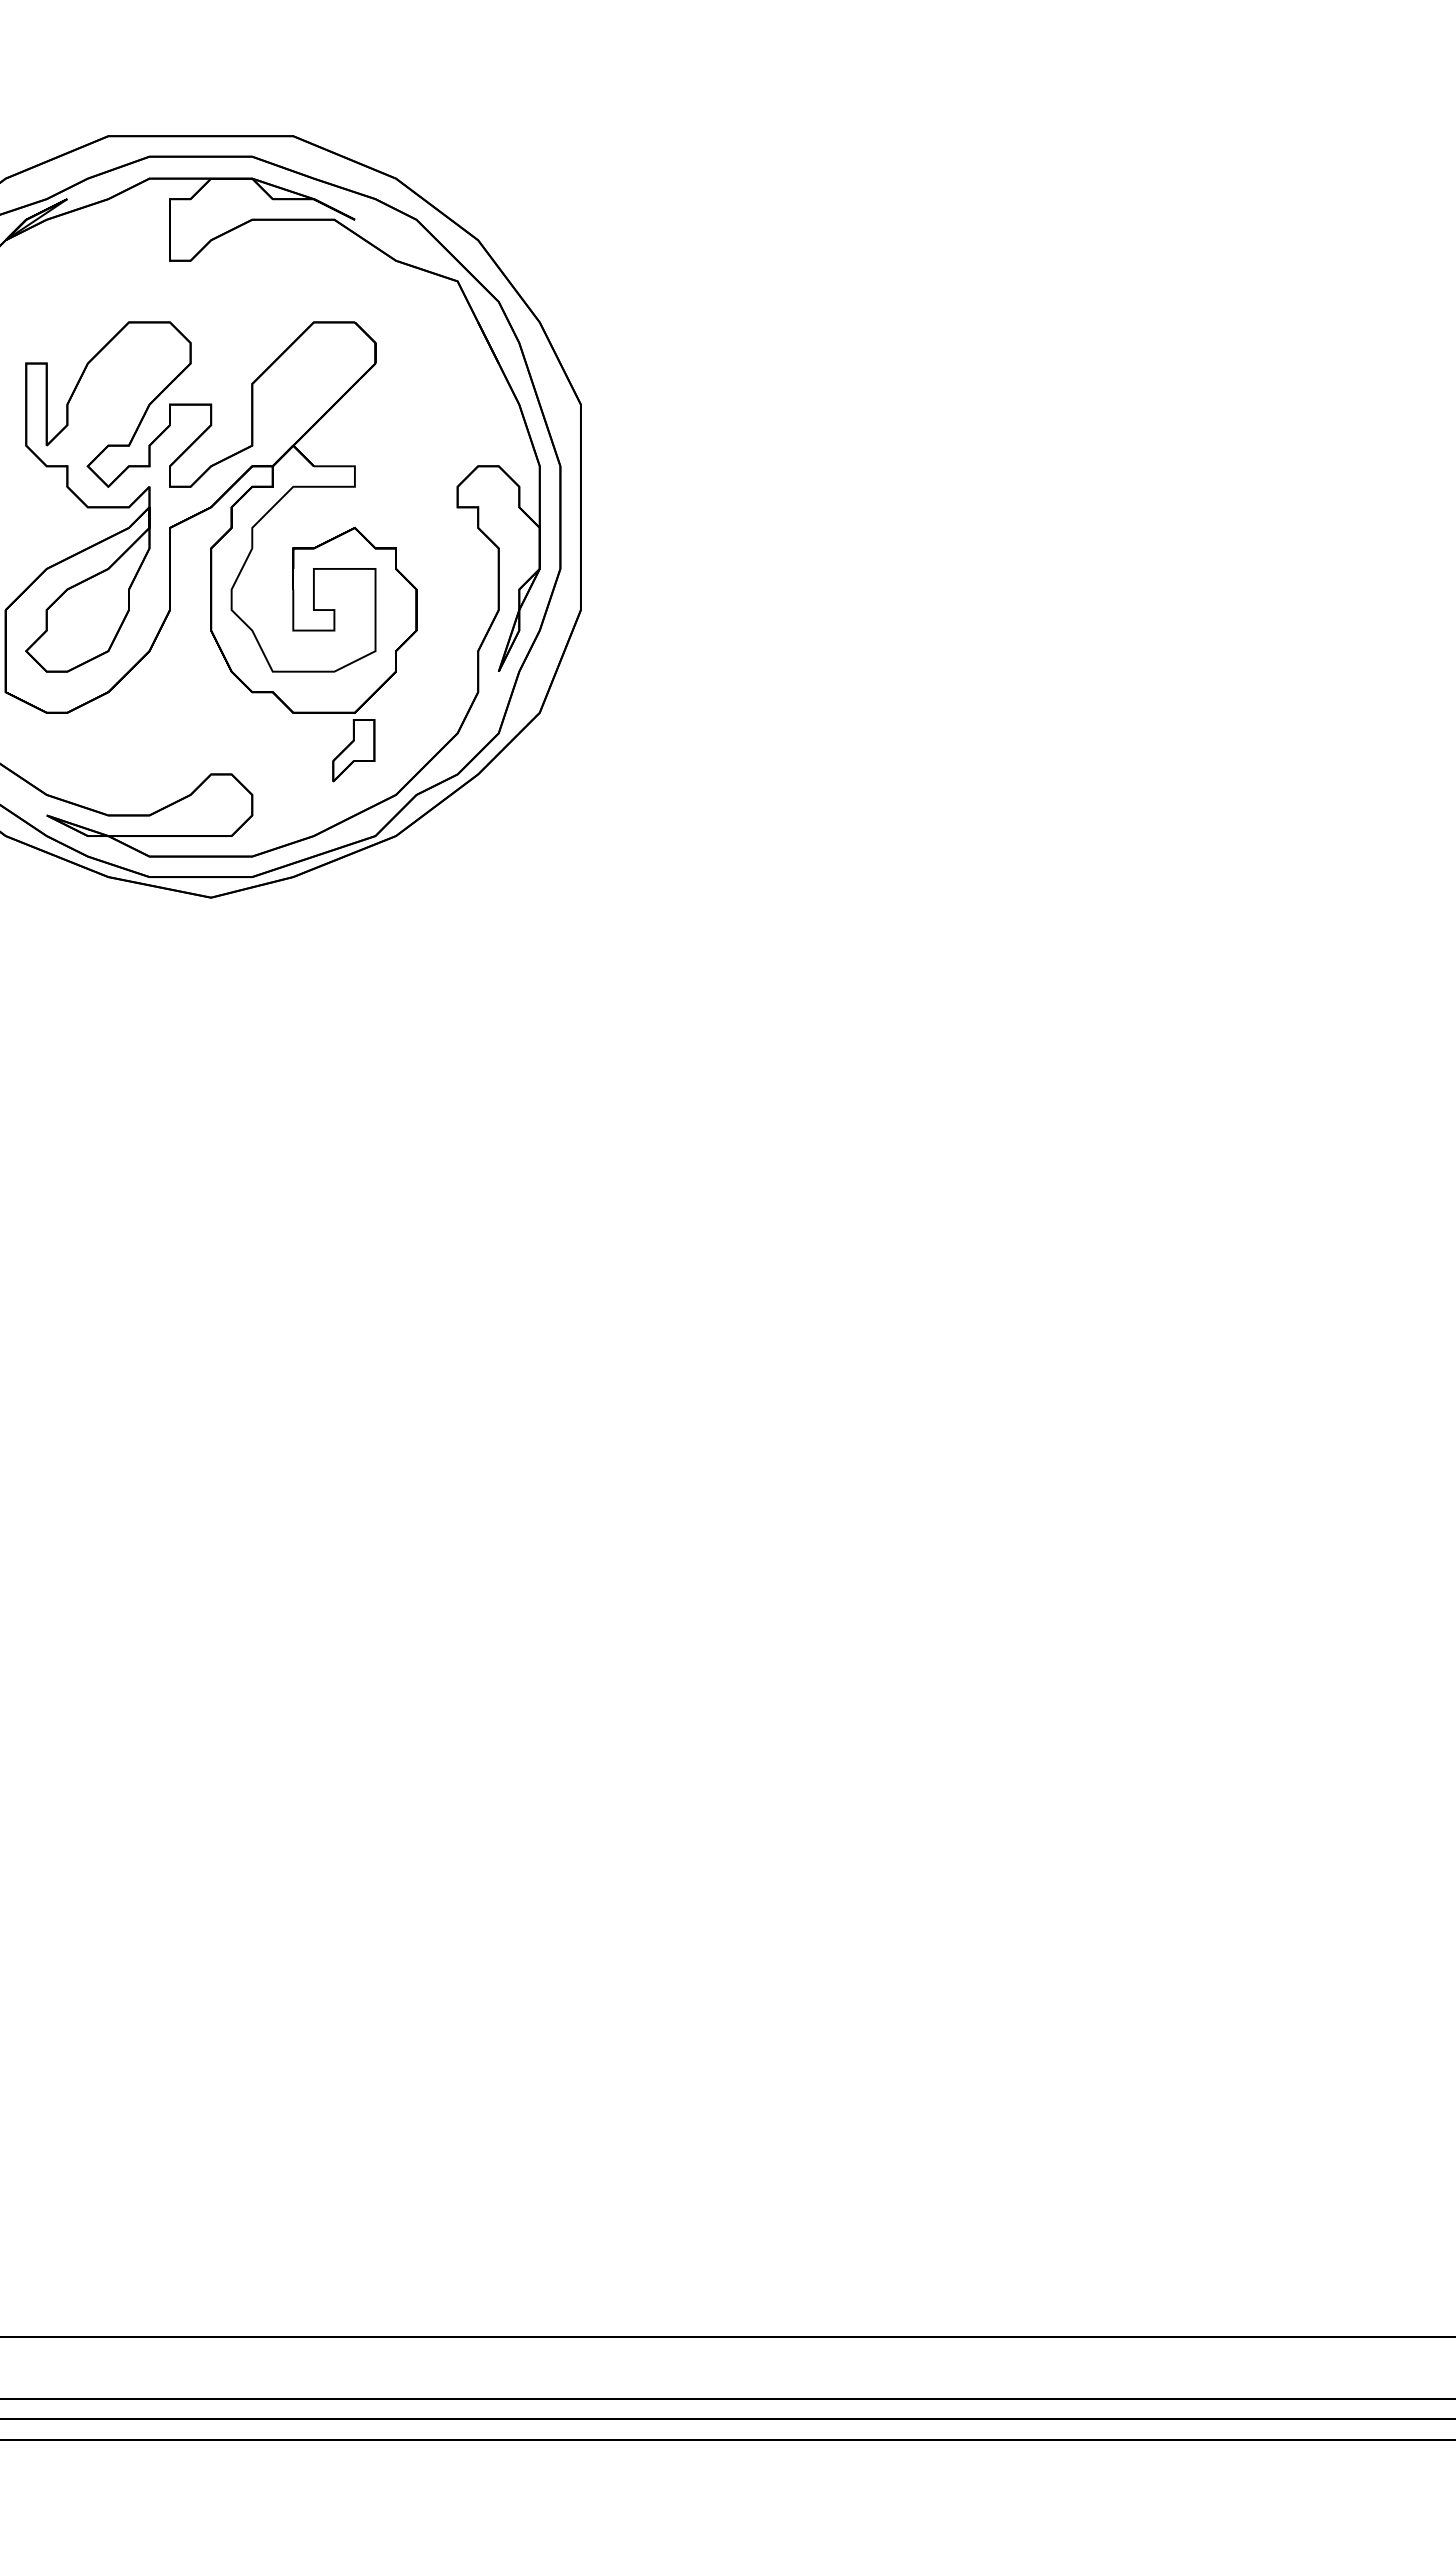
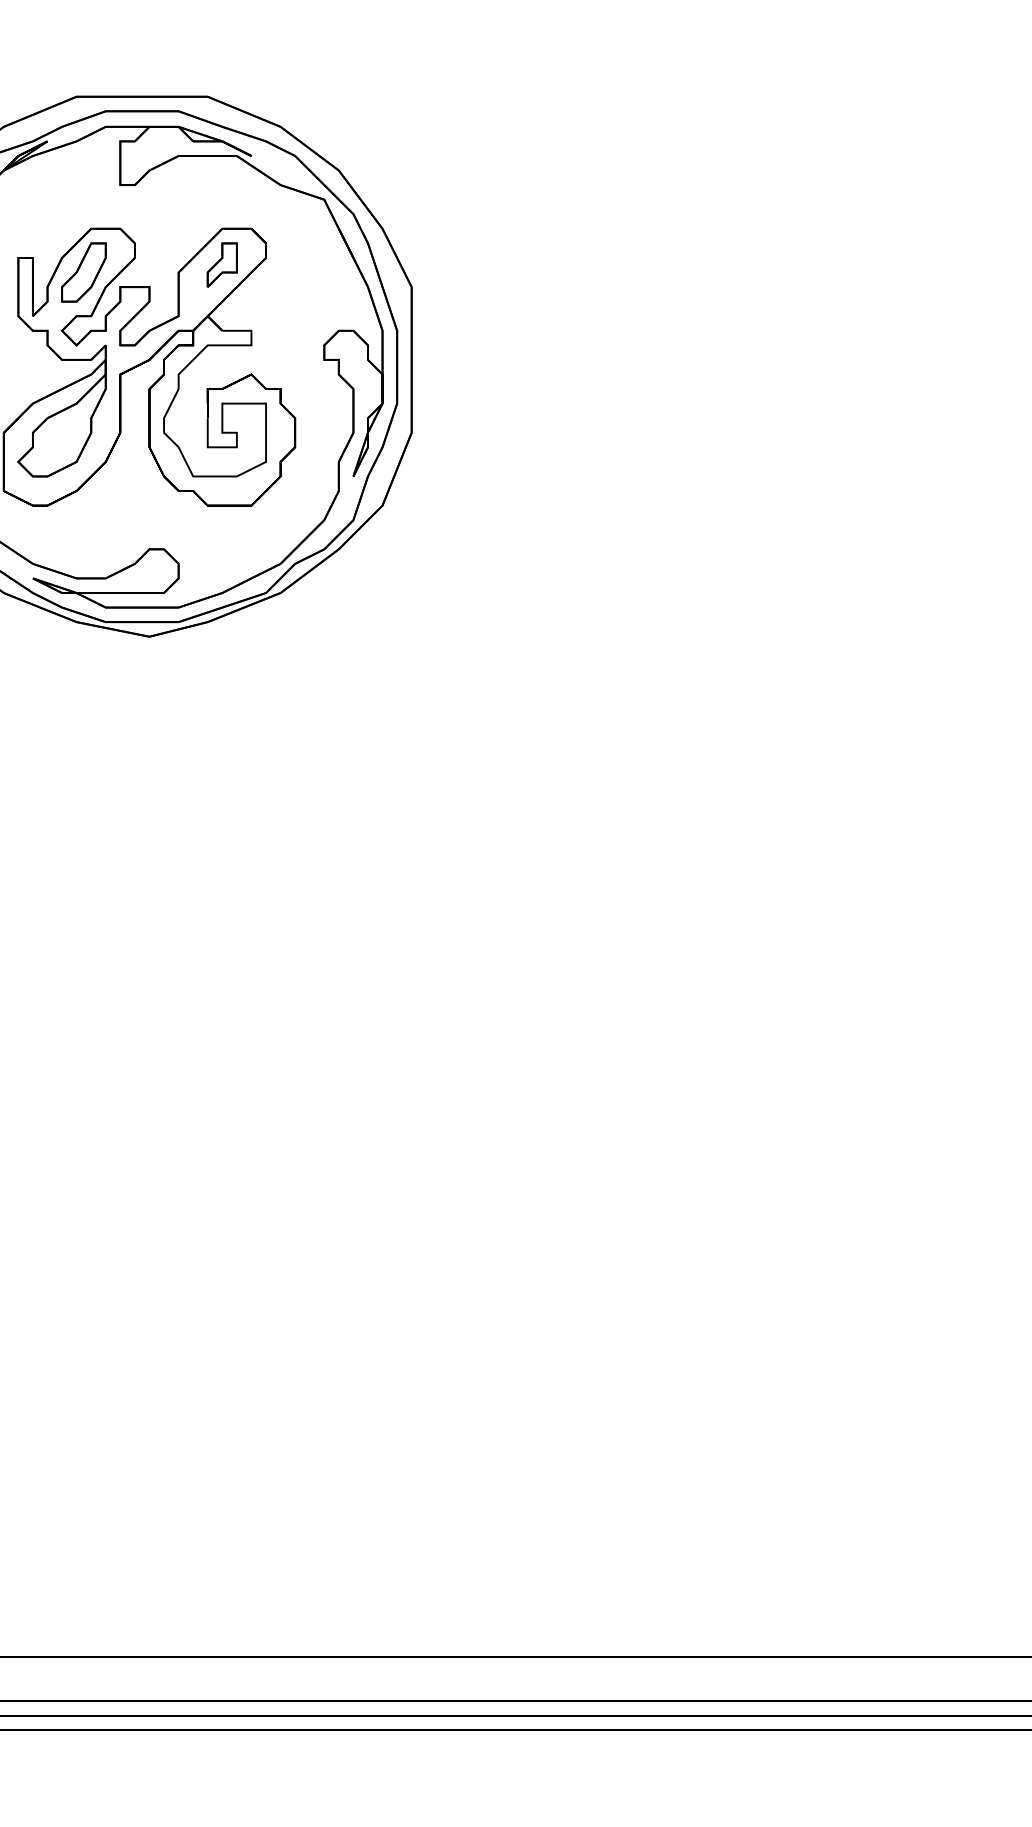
part: (118, 384) -> (83, 272), added
part: (353, 750) -> (222, 265), moved

